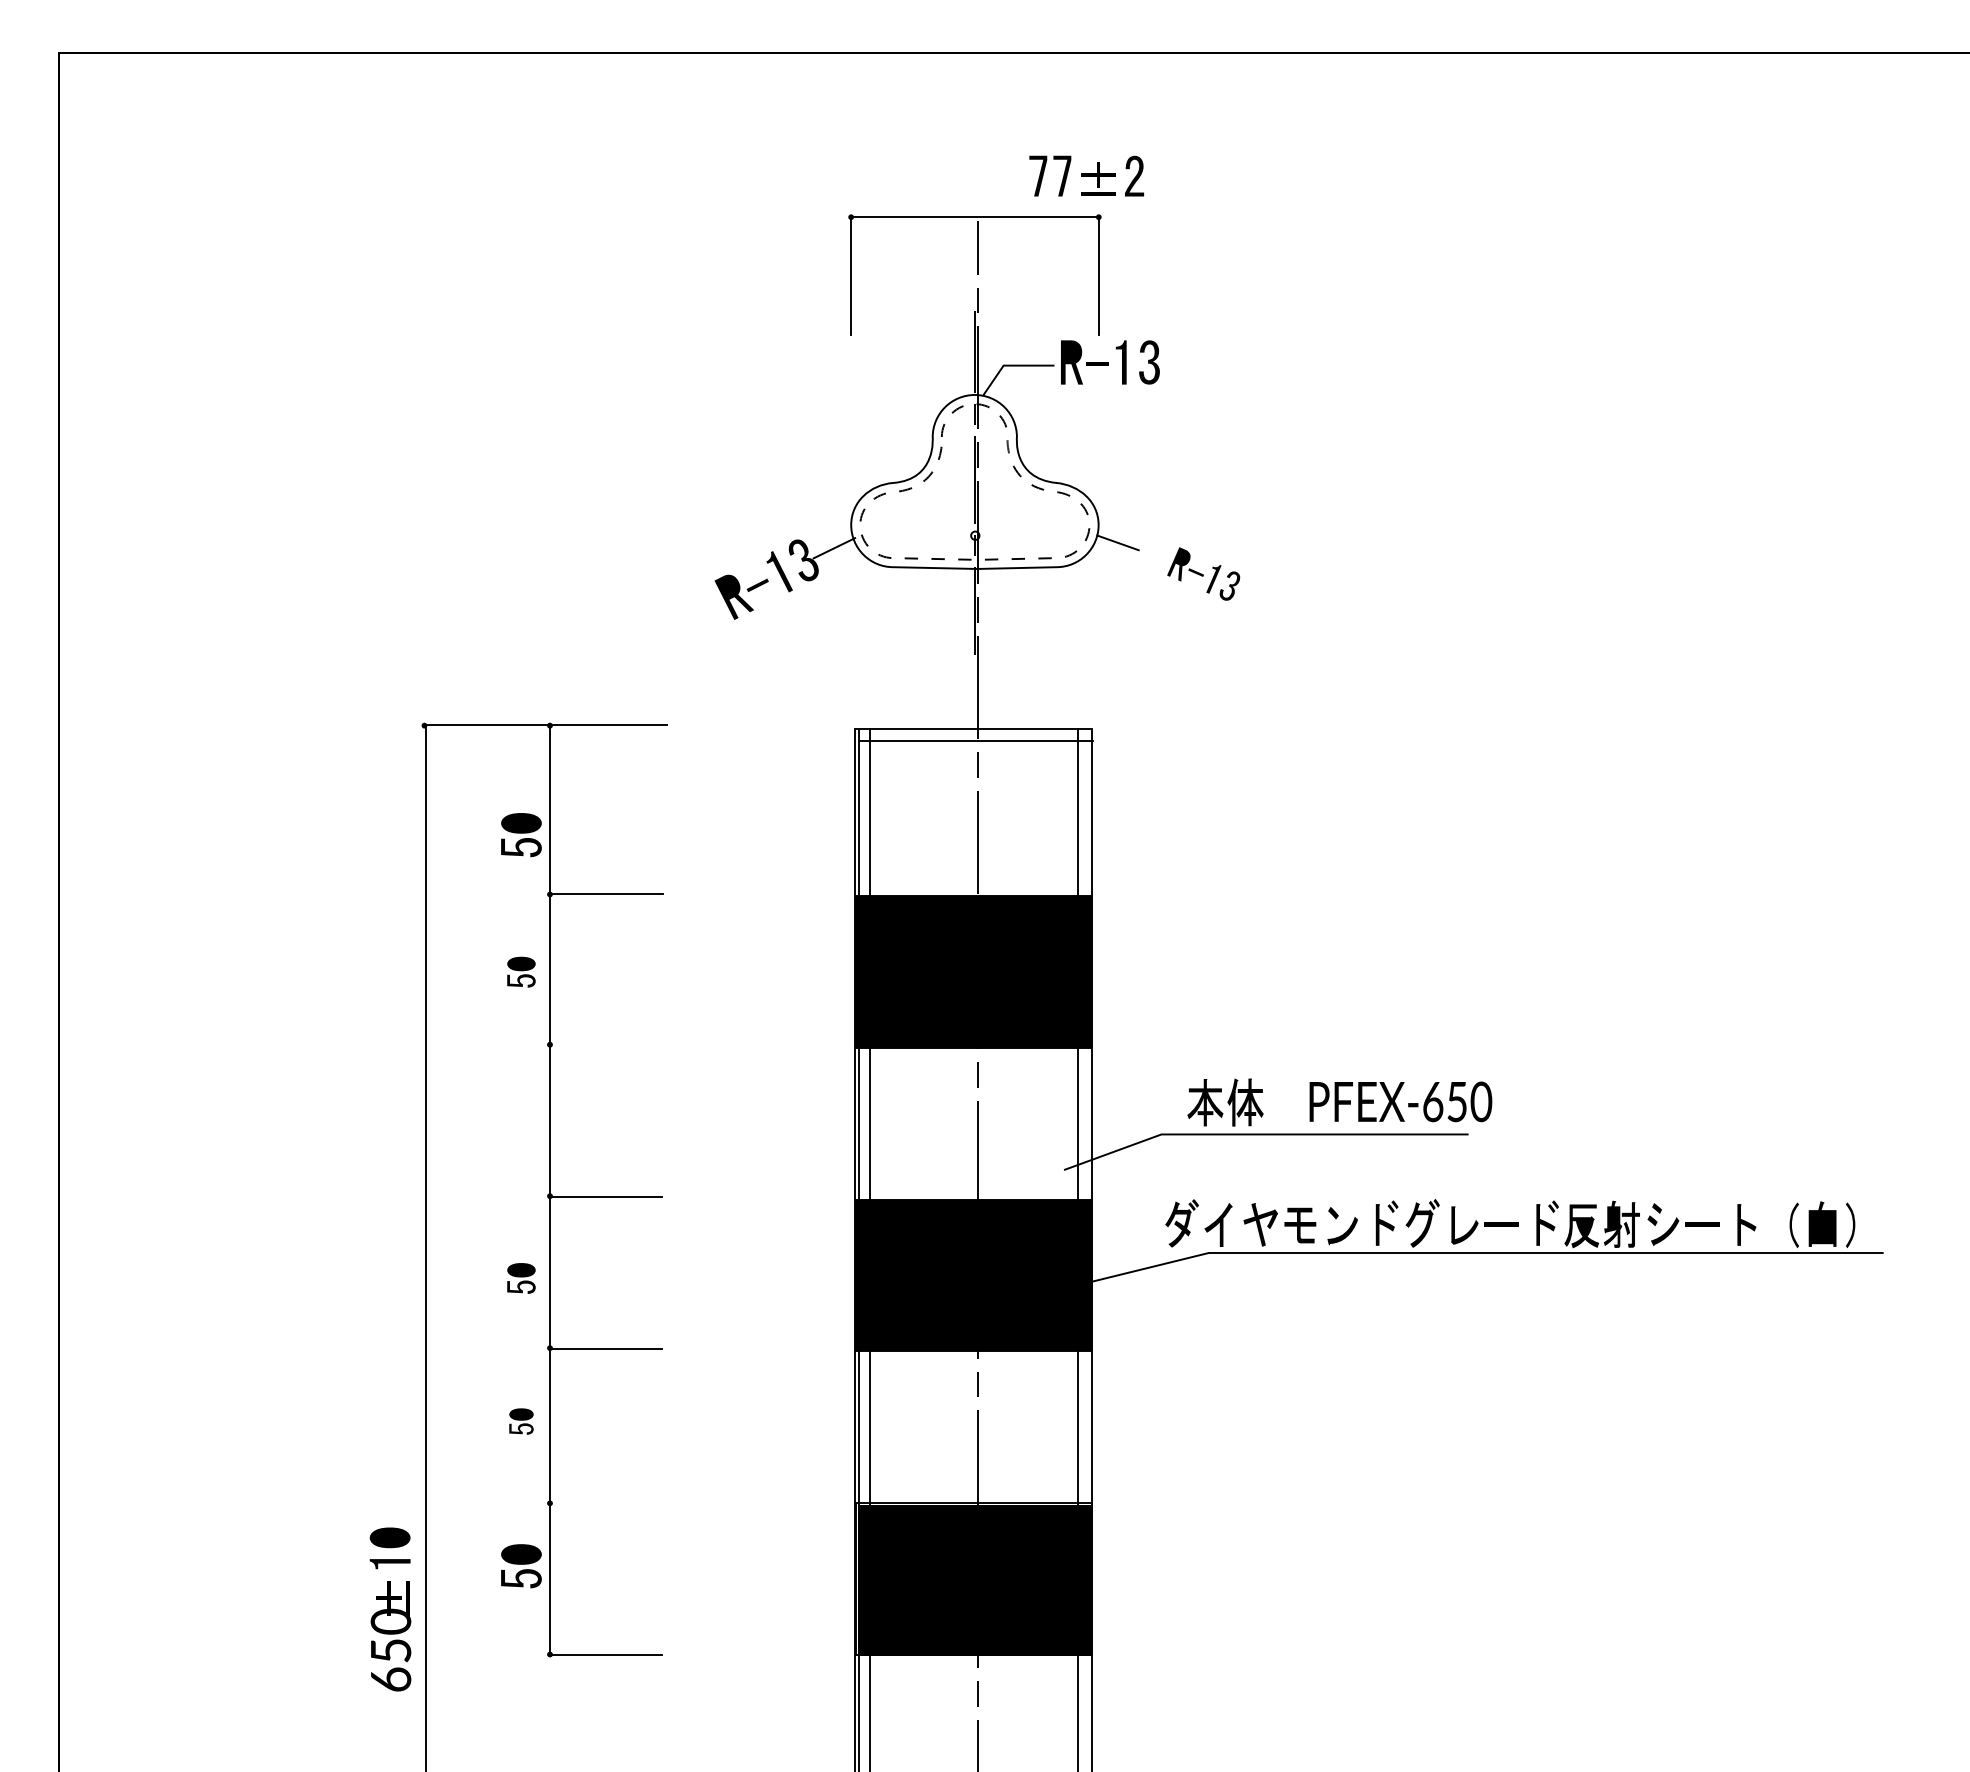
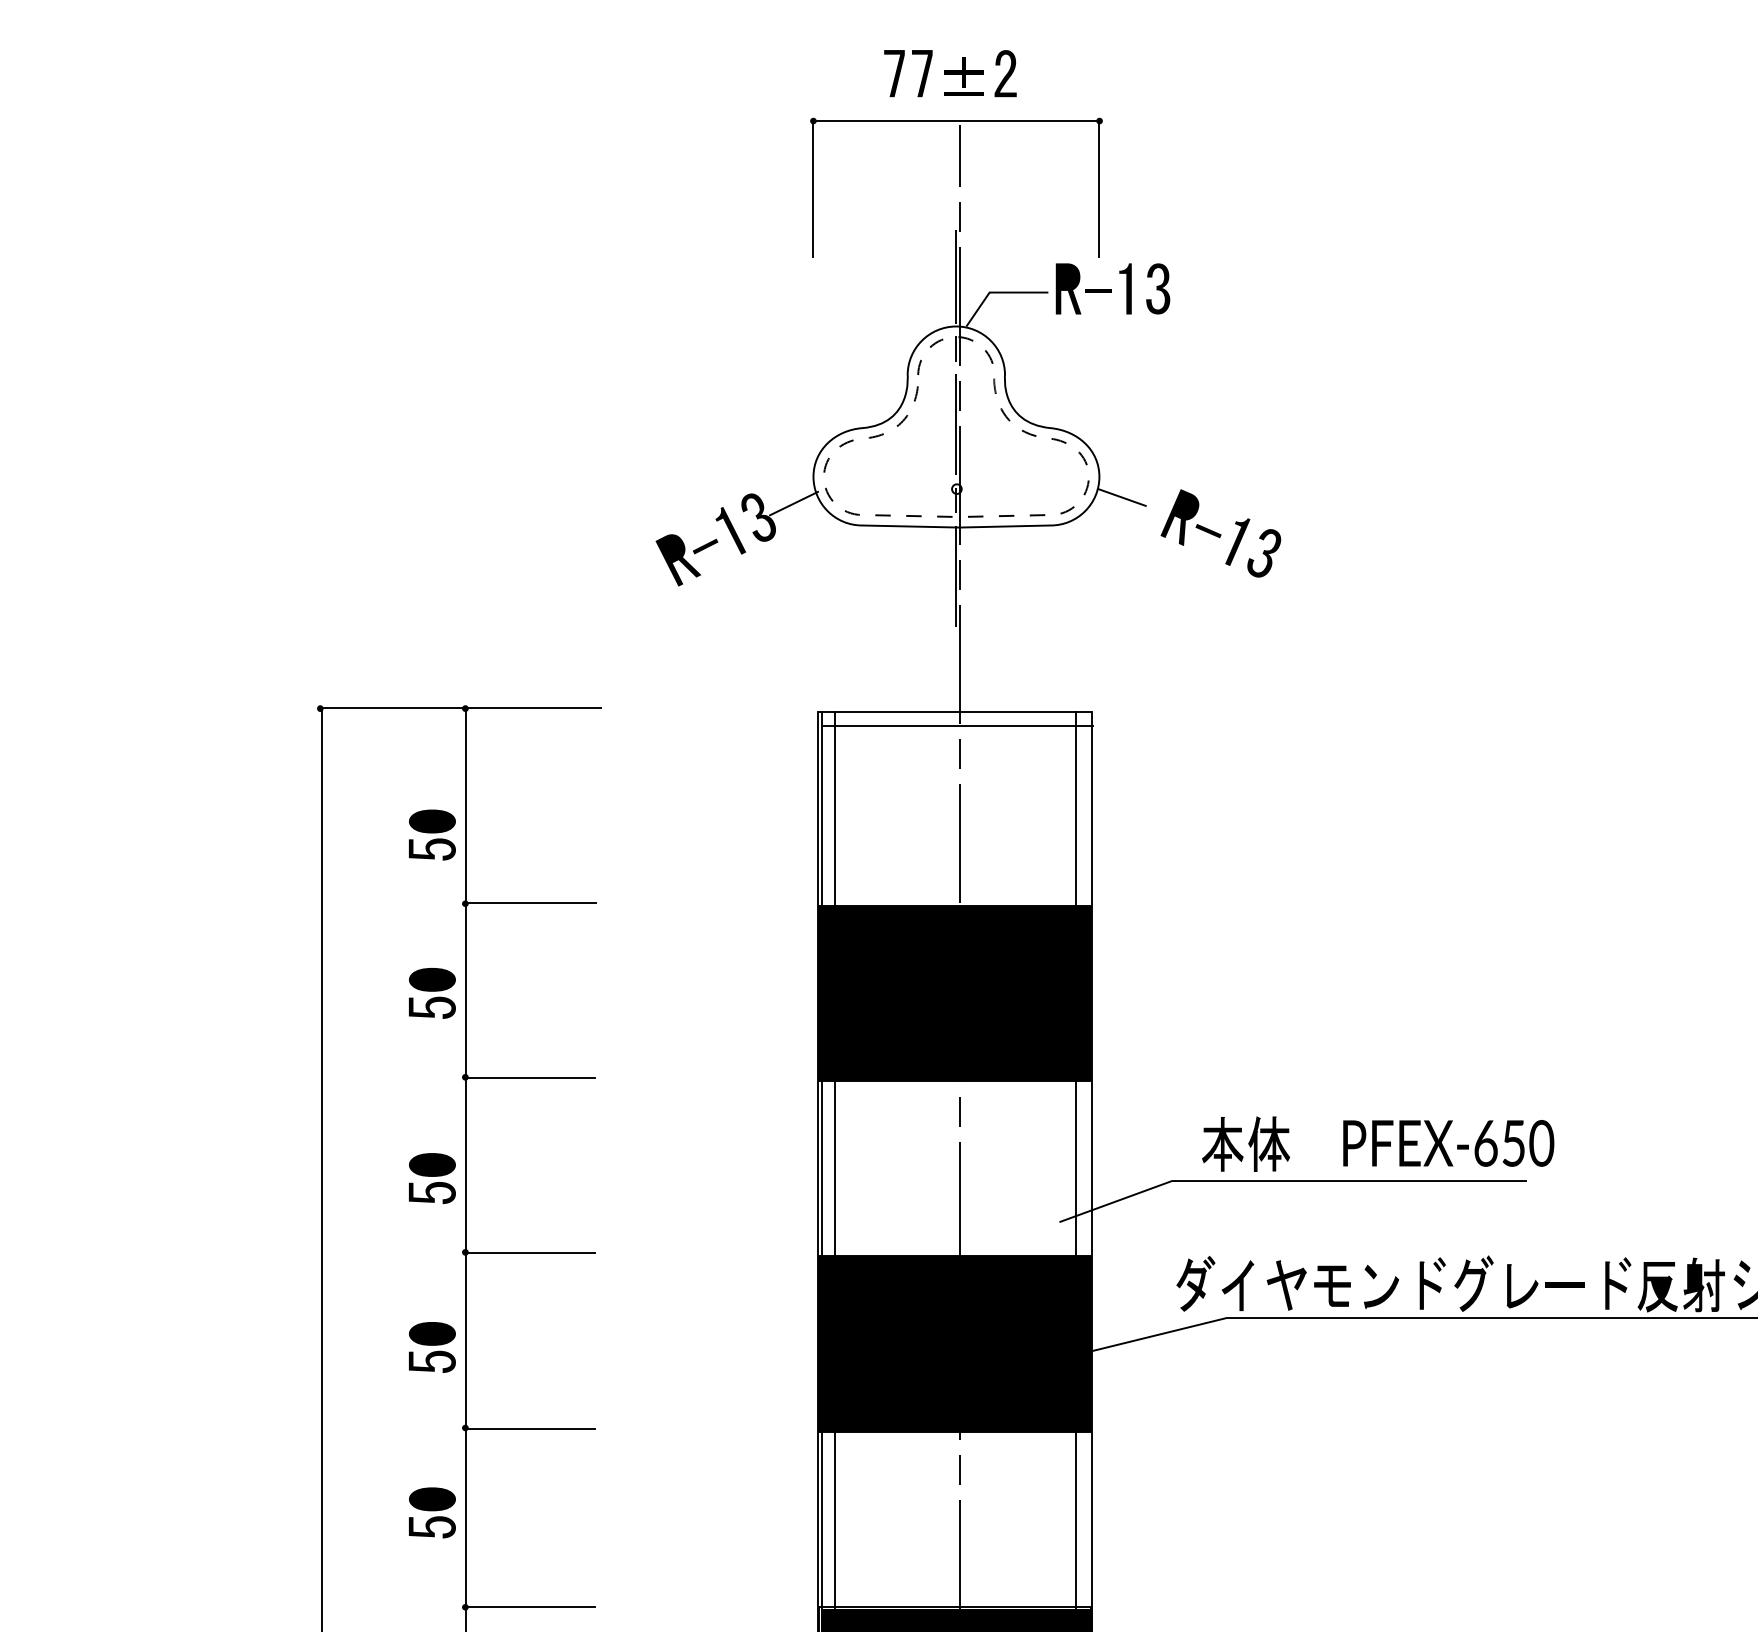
part: (1086, 175) -> (950, 72), moved
part: (1203, 573) -> (1220, 532), size x1.43
part: (521, 972) -> (432, 993), size x1.43
line: (606, 1045) -> (530, 1078), added
part: (521, 1132) -> (432, 1178), added
part: (521, 1278) -> (432, 1347), size x1.43
part: (521, 1421) -> (432, 1512), size x1.67
line: (606, 1503) -> (530, 1607), added

